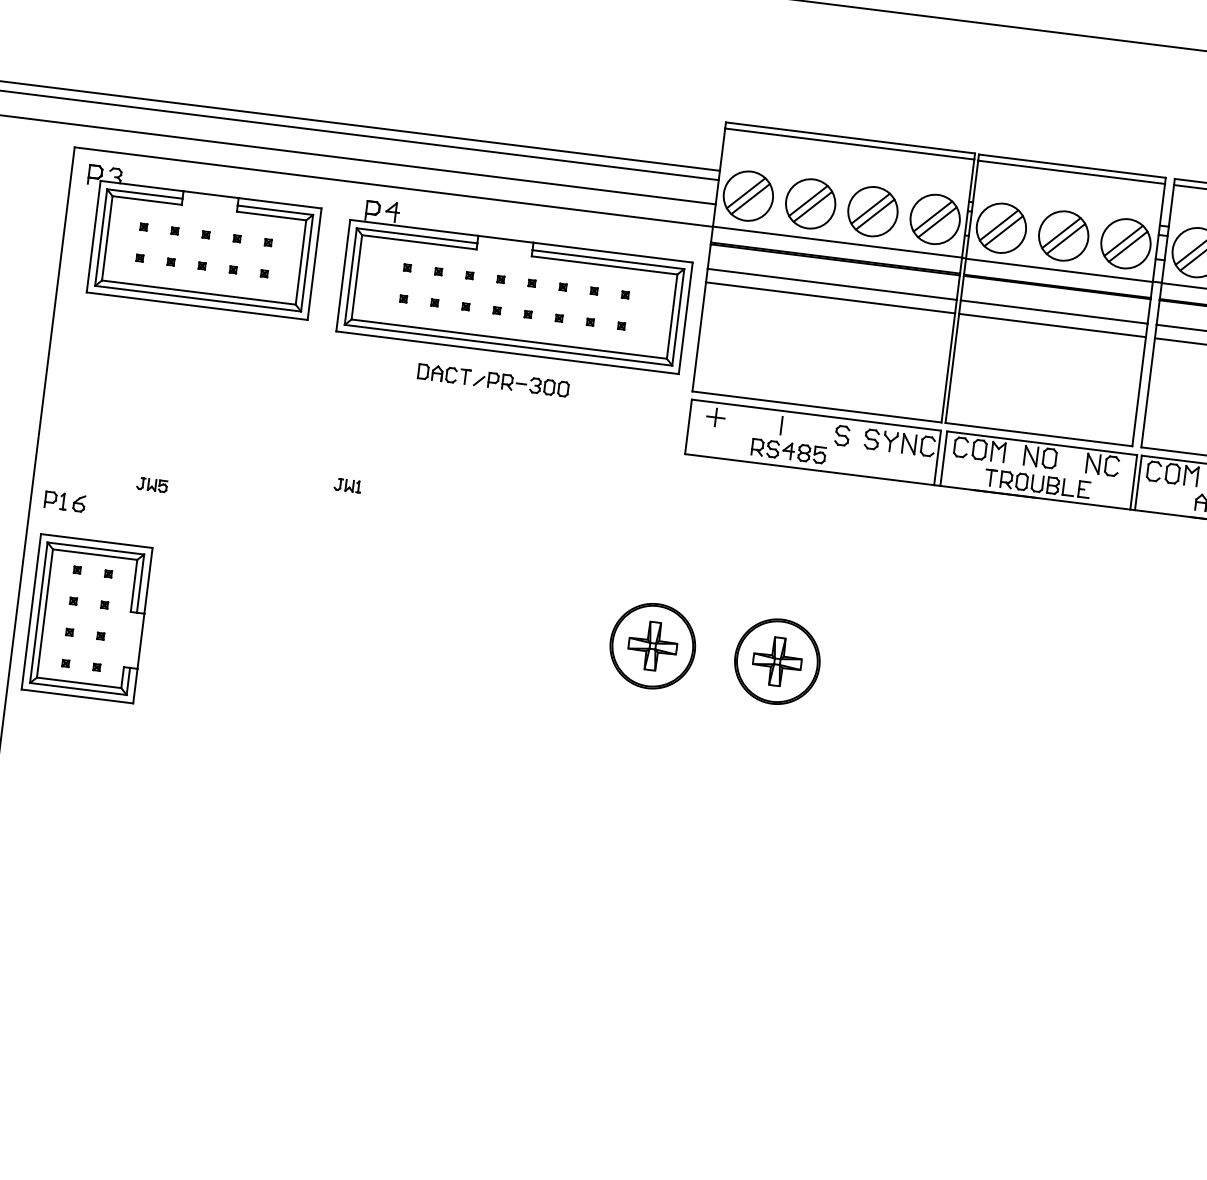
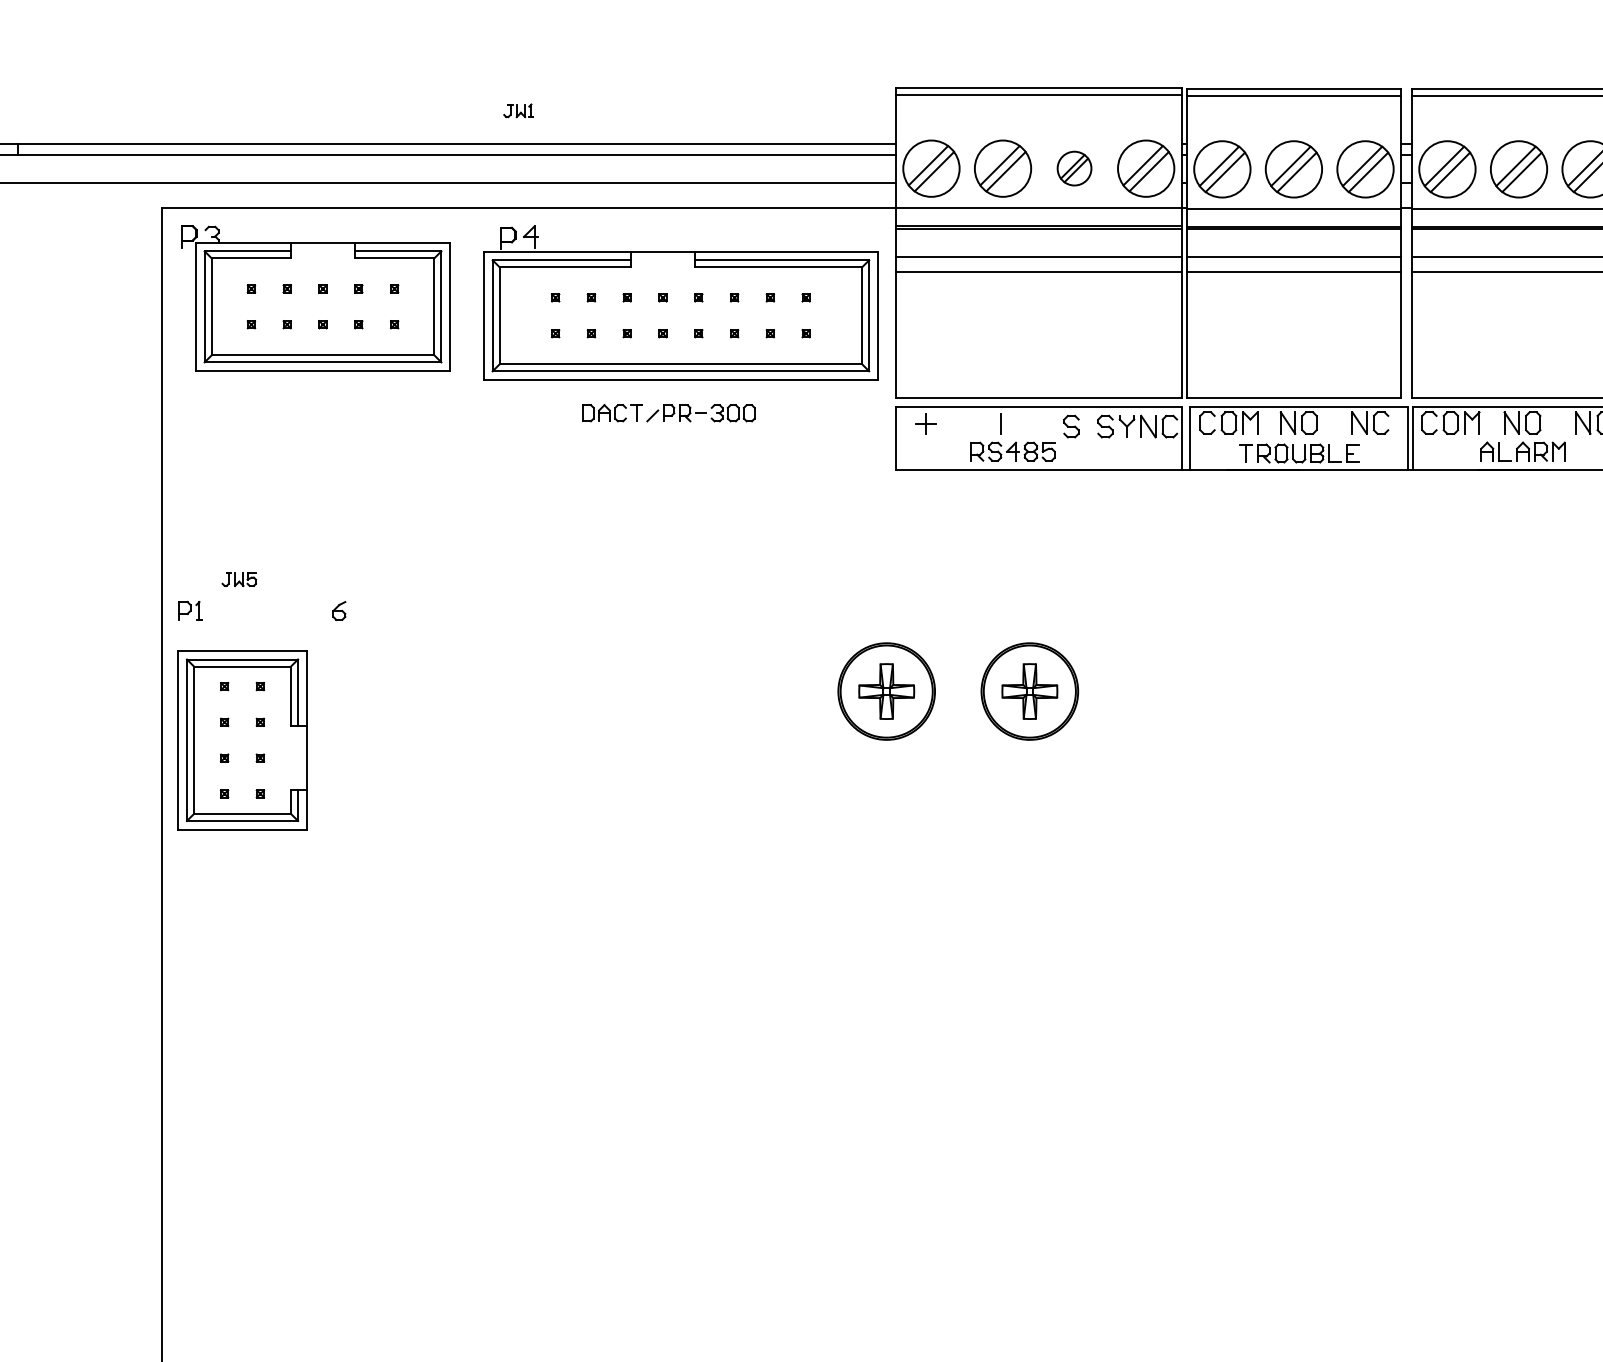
part: (872, 211) -> (1074, 168), size x0.6
part: (152, 484) -> (239, 579), moved
part: (347, 485) -> (518, 110), moved
part: (79, 503) -> (339, 610), moved

